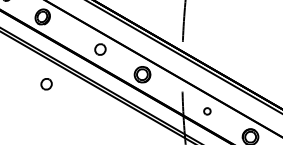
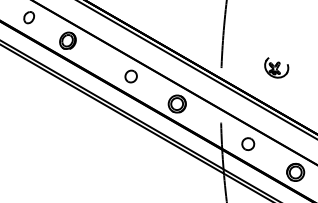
part: (233, 41) -> (276, 67), added
part: (45, 84) -> (71, 114), removed
part: (207, 111) -> (248, 144), size x1.67

